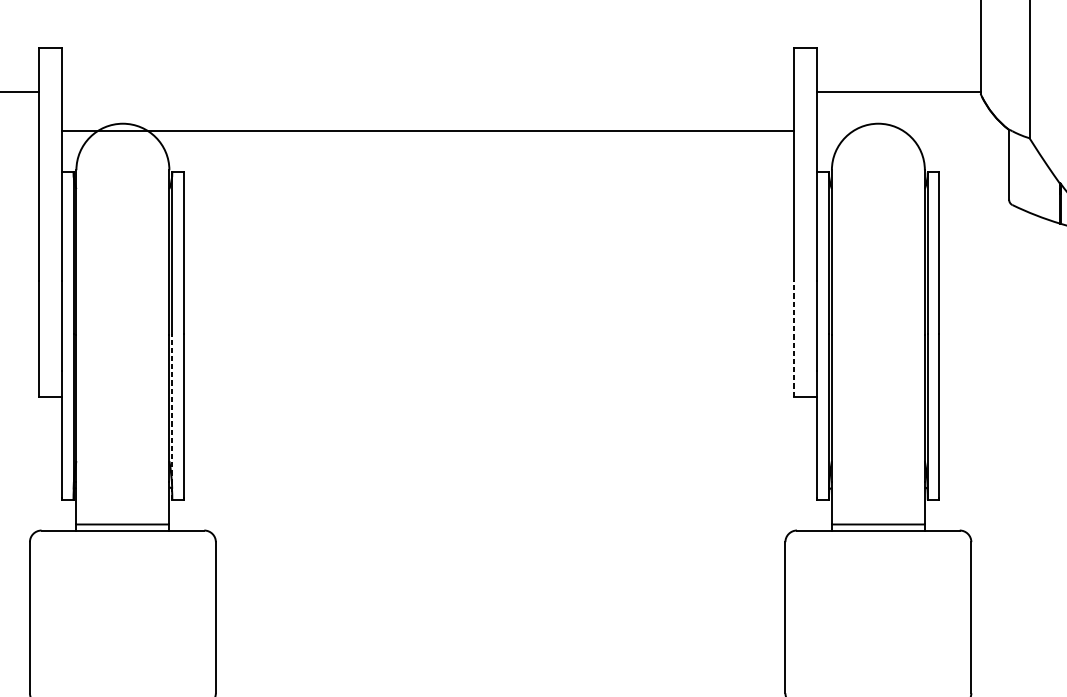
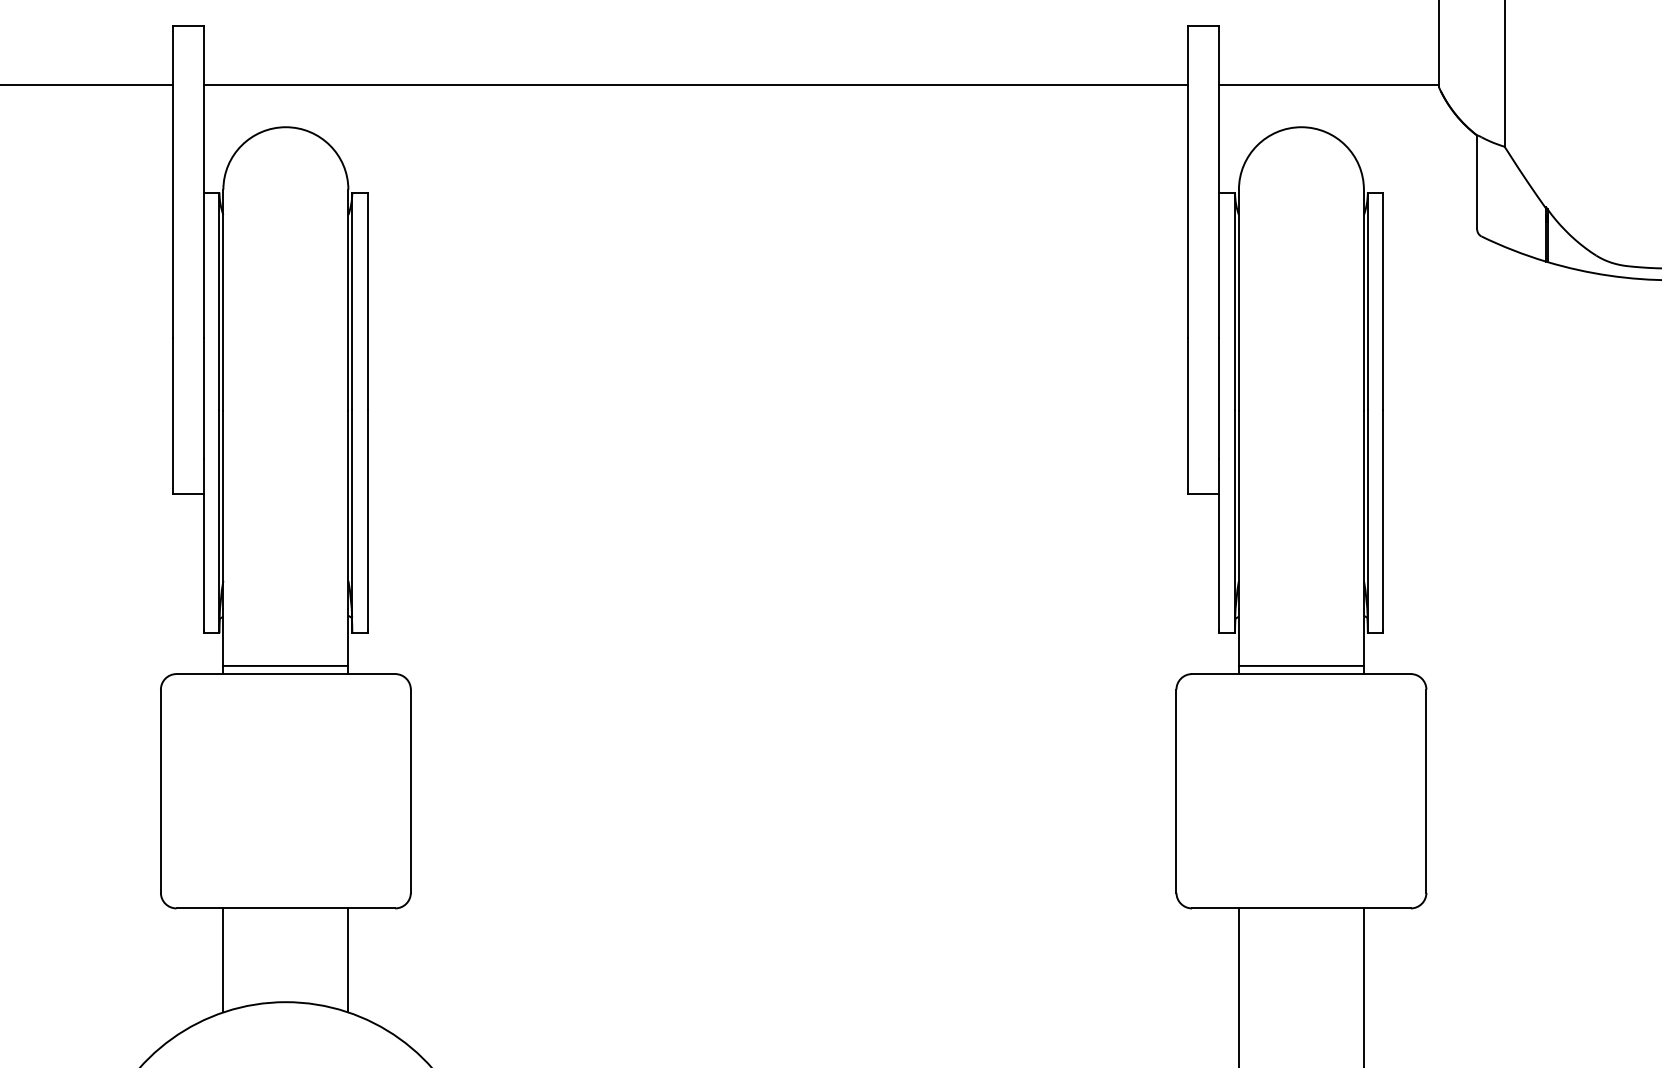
line: (427, 130) -> (695, 84), moved
line: (794, 338) -> (1188, 415), dashed -> solid
line: (172, 417) -> (352, 521), dashed -> solid

